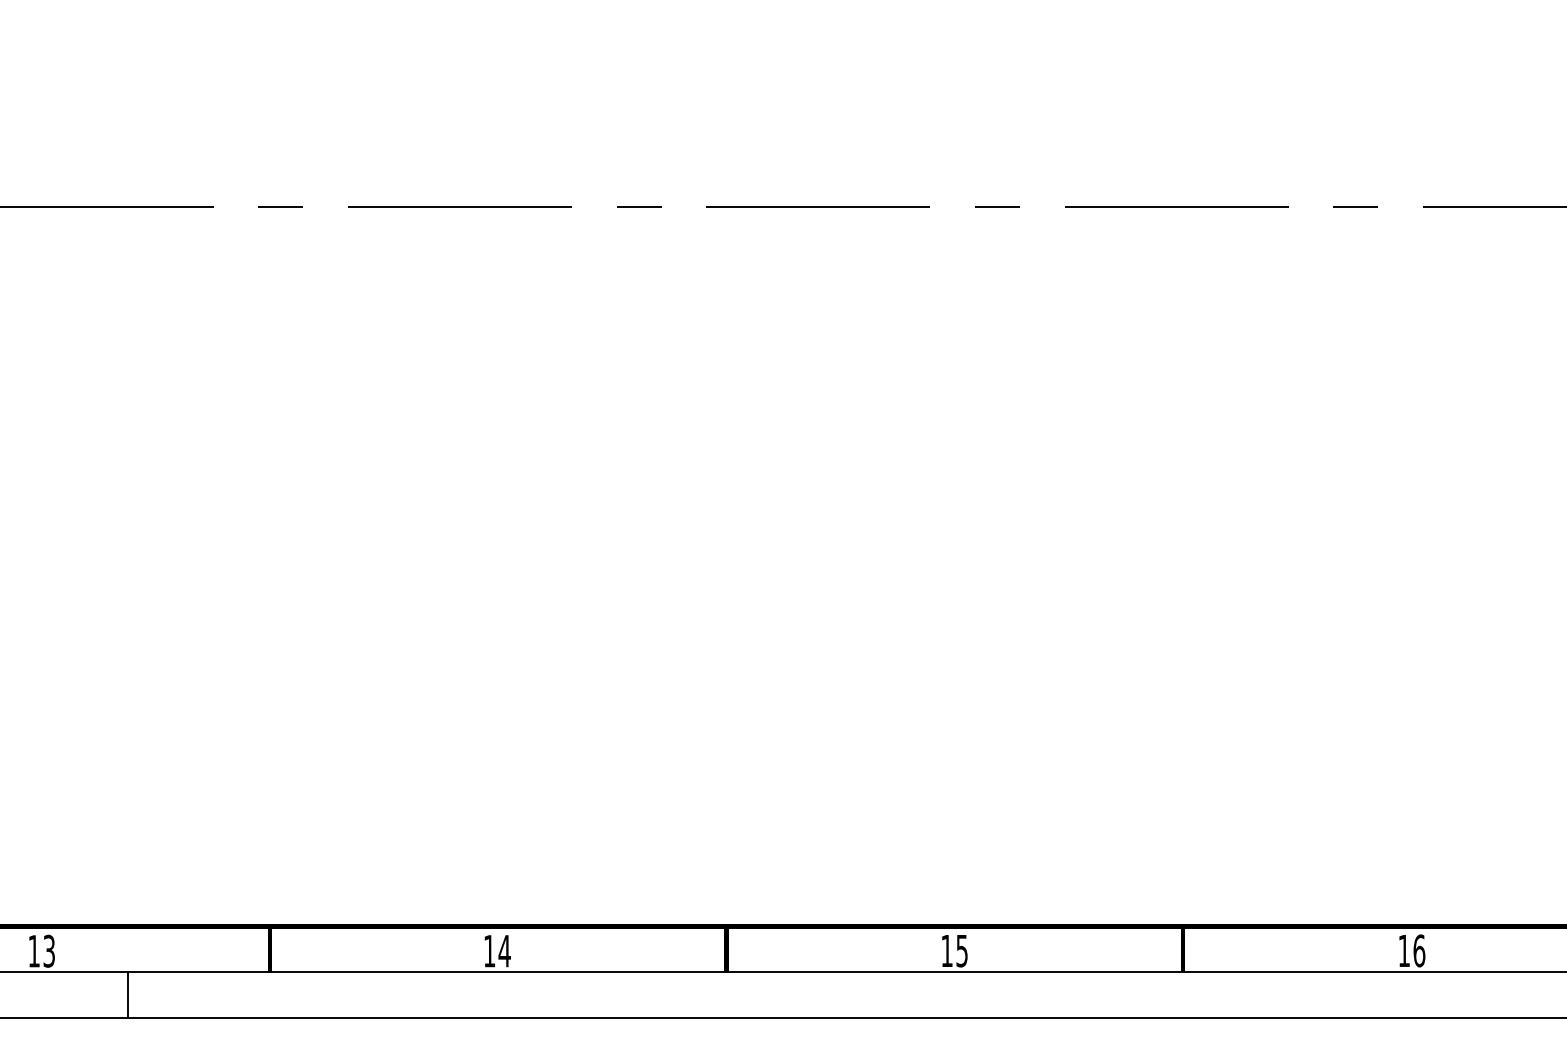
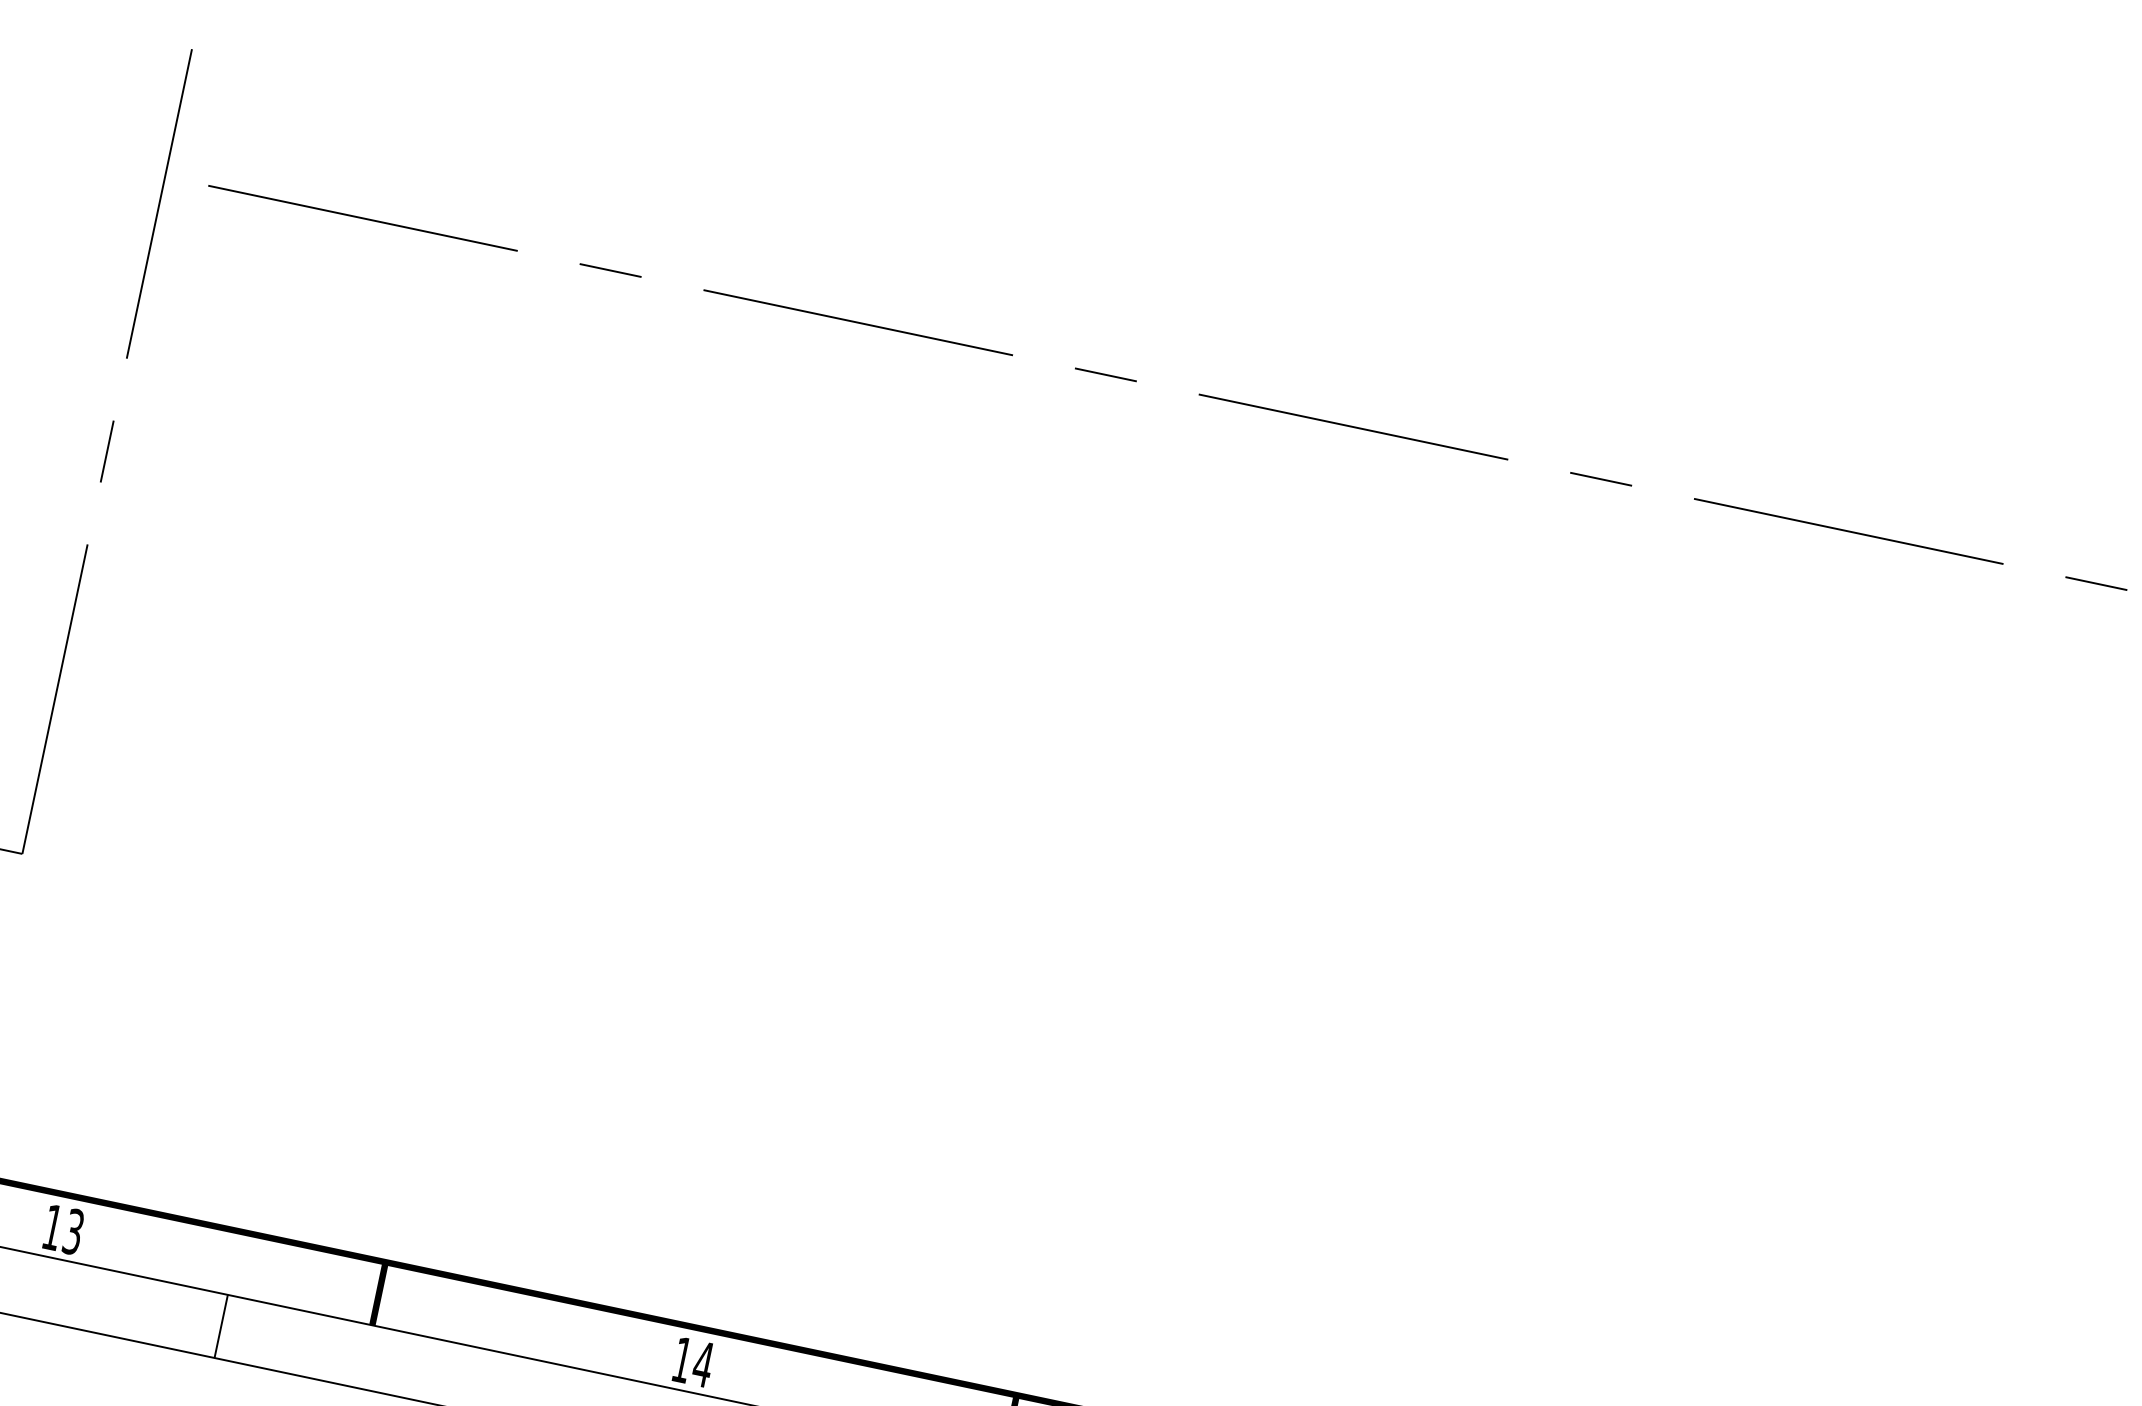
line: (128, 995) -> (221, 1326), moved

